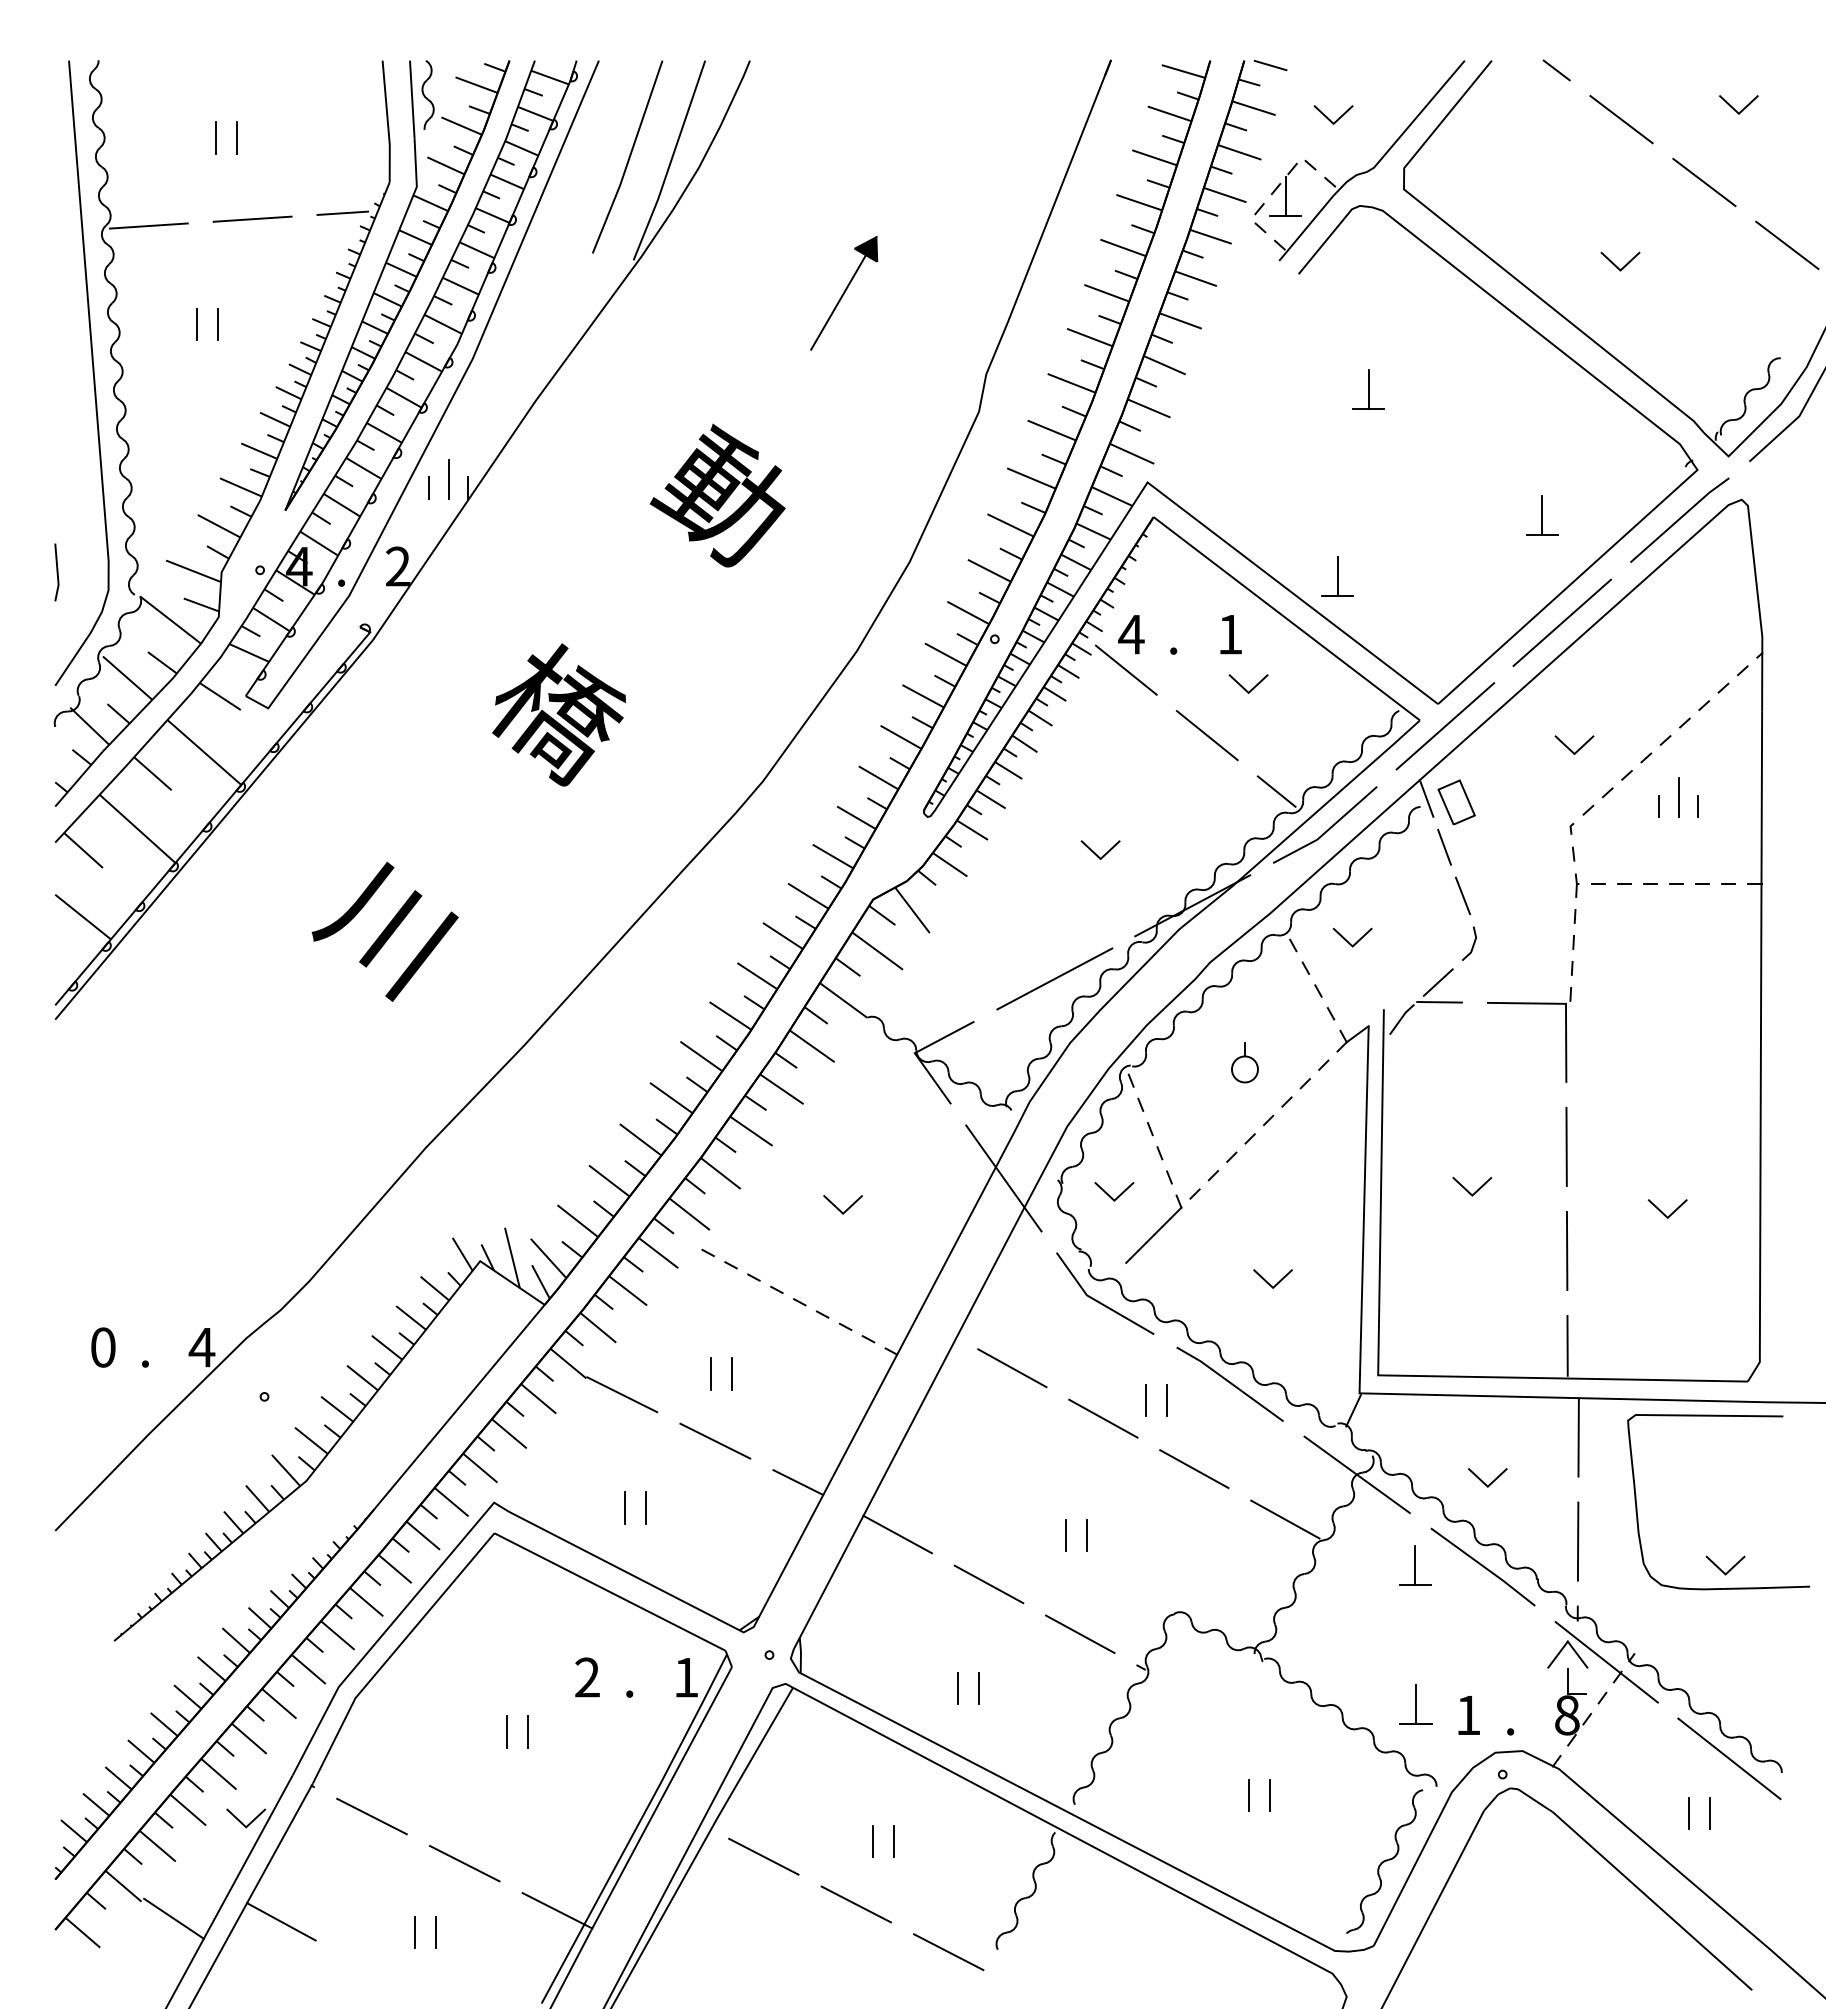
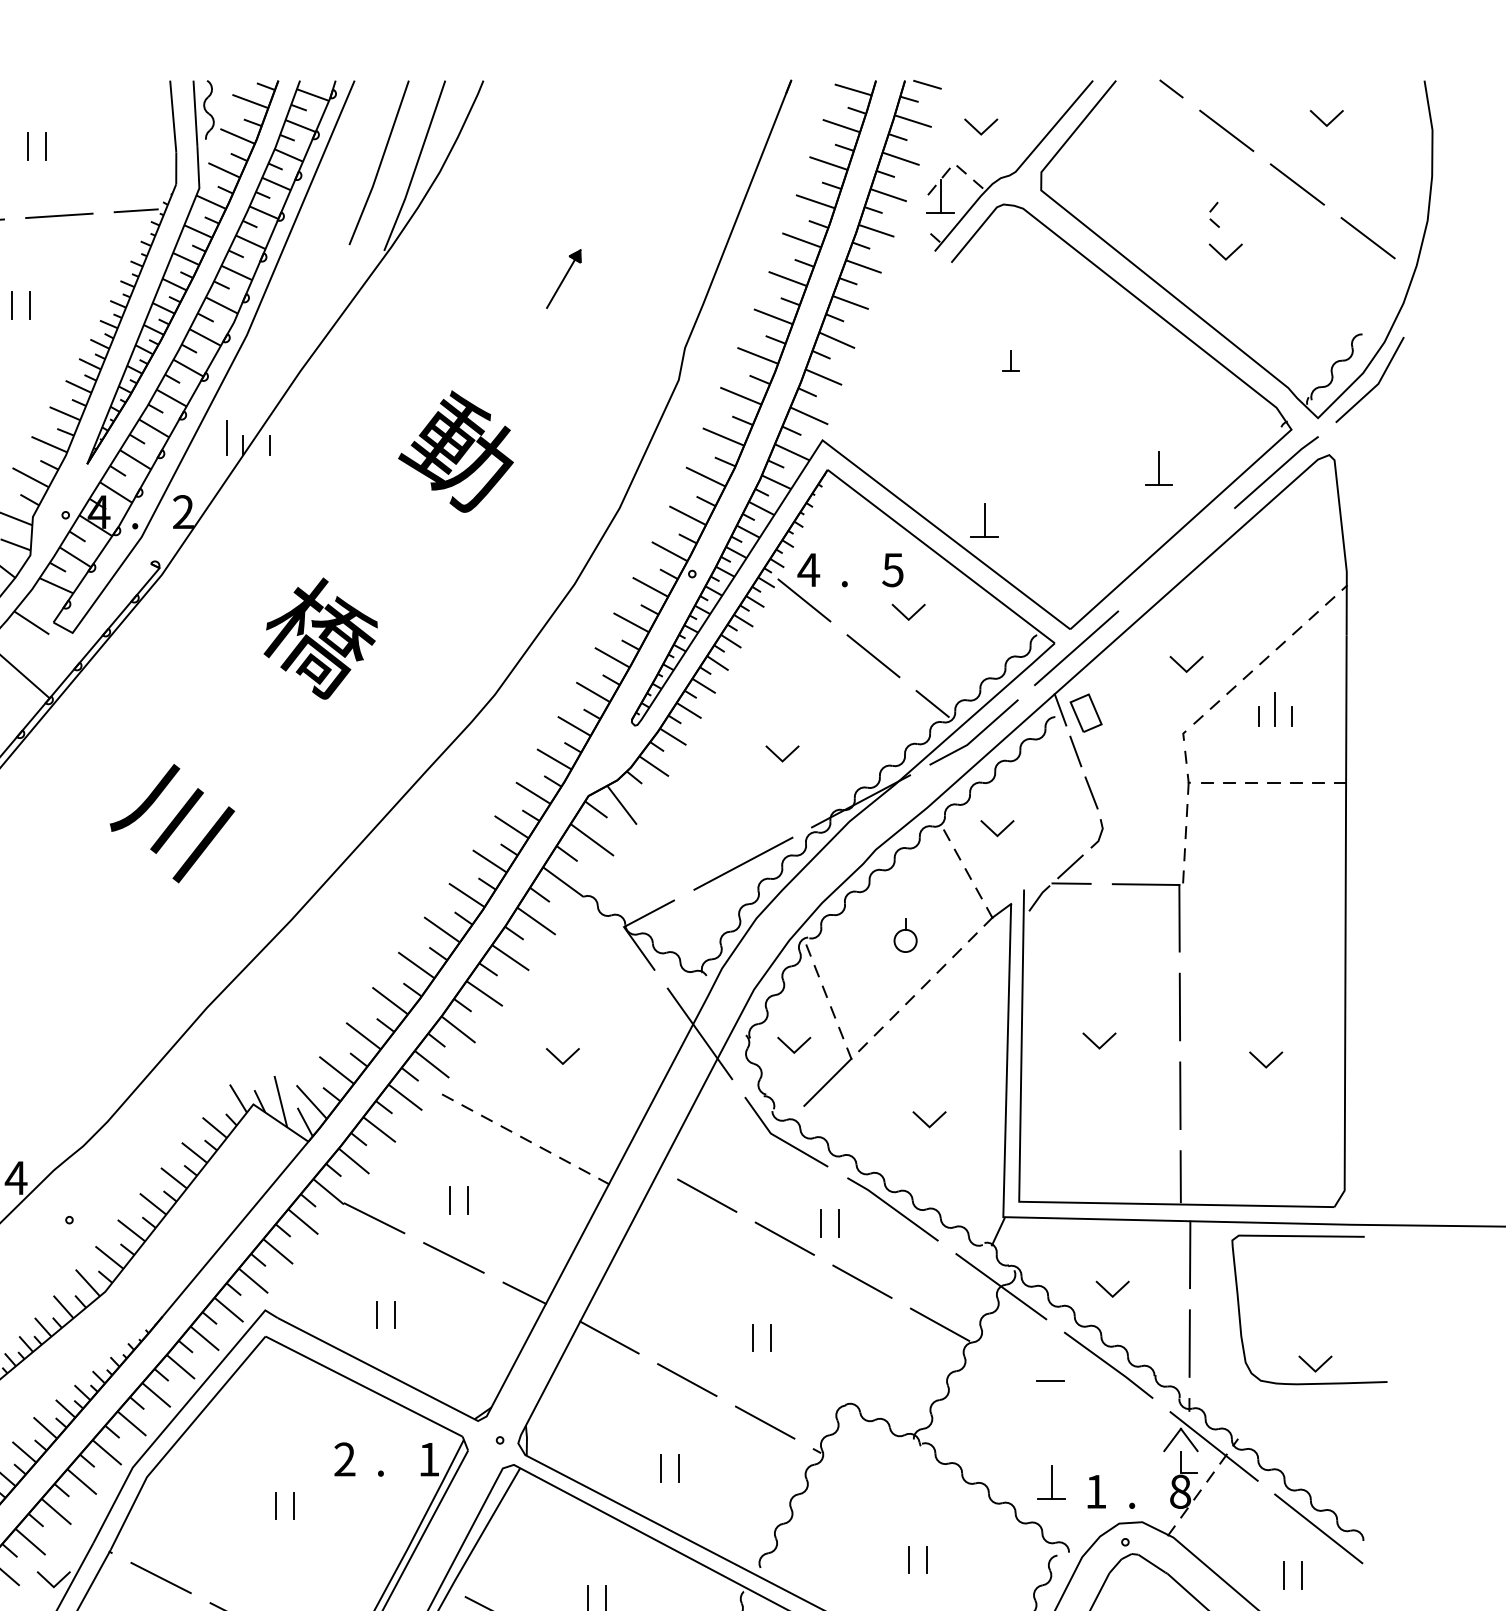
part: (1260, 218) -> (1214, 215), moved
part: (844, 293) -> (564, 279), size x0.6
part: (1368, 389) -> (1010, 361), size x0.6
line: (428, 487) -> (269, 444), moved
line: (1561, 622) -> (1175, 559), removed
text: (1229, 634) -> (892, 570), 1 -> 5
line: (1415, 1564) -> (1051, 1363), removed

